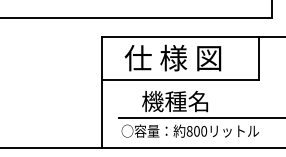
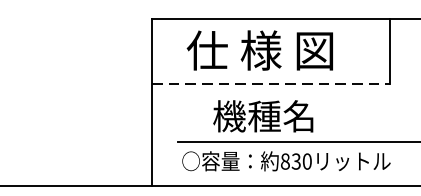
line: (180, 79) -> (271, 82), solid -> dashed
text: (196, 131) -> (295, 161), 800 -> 830

